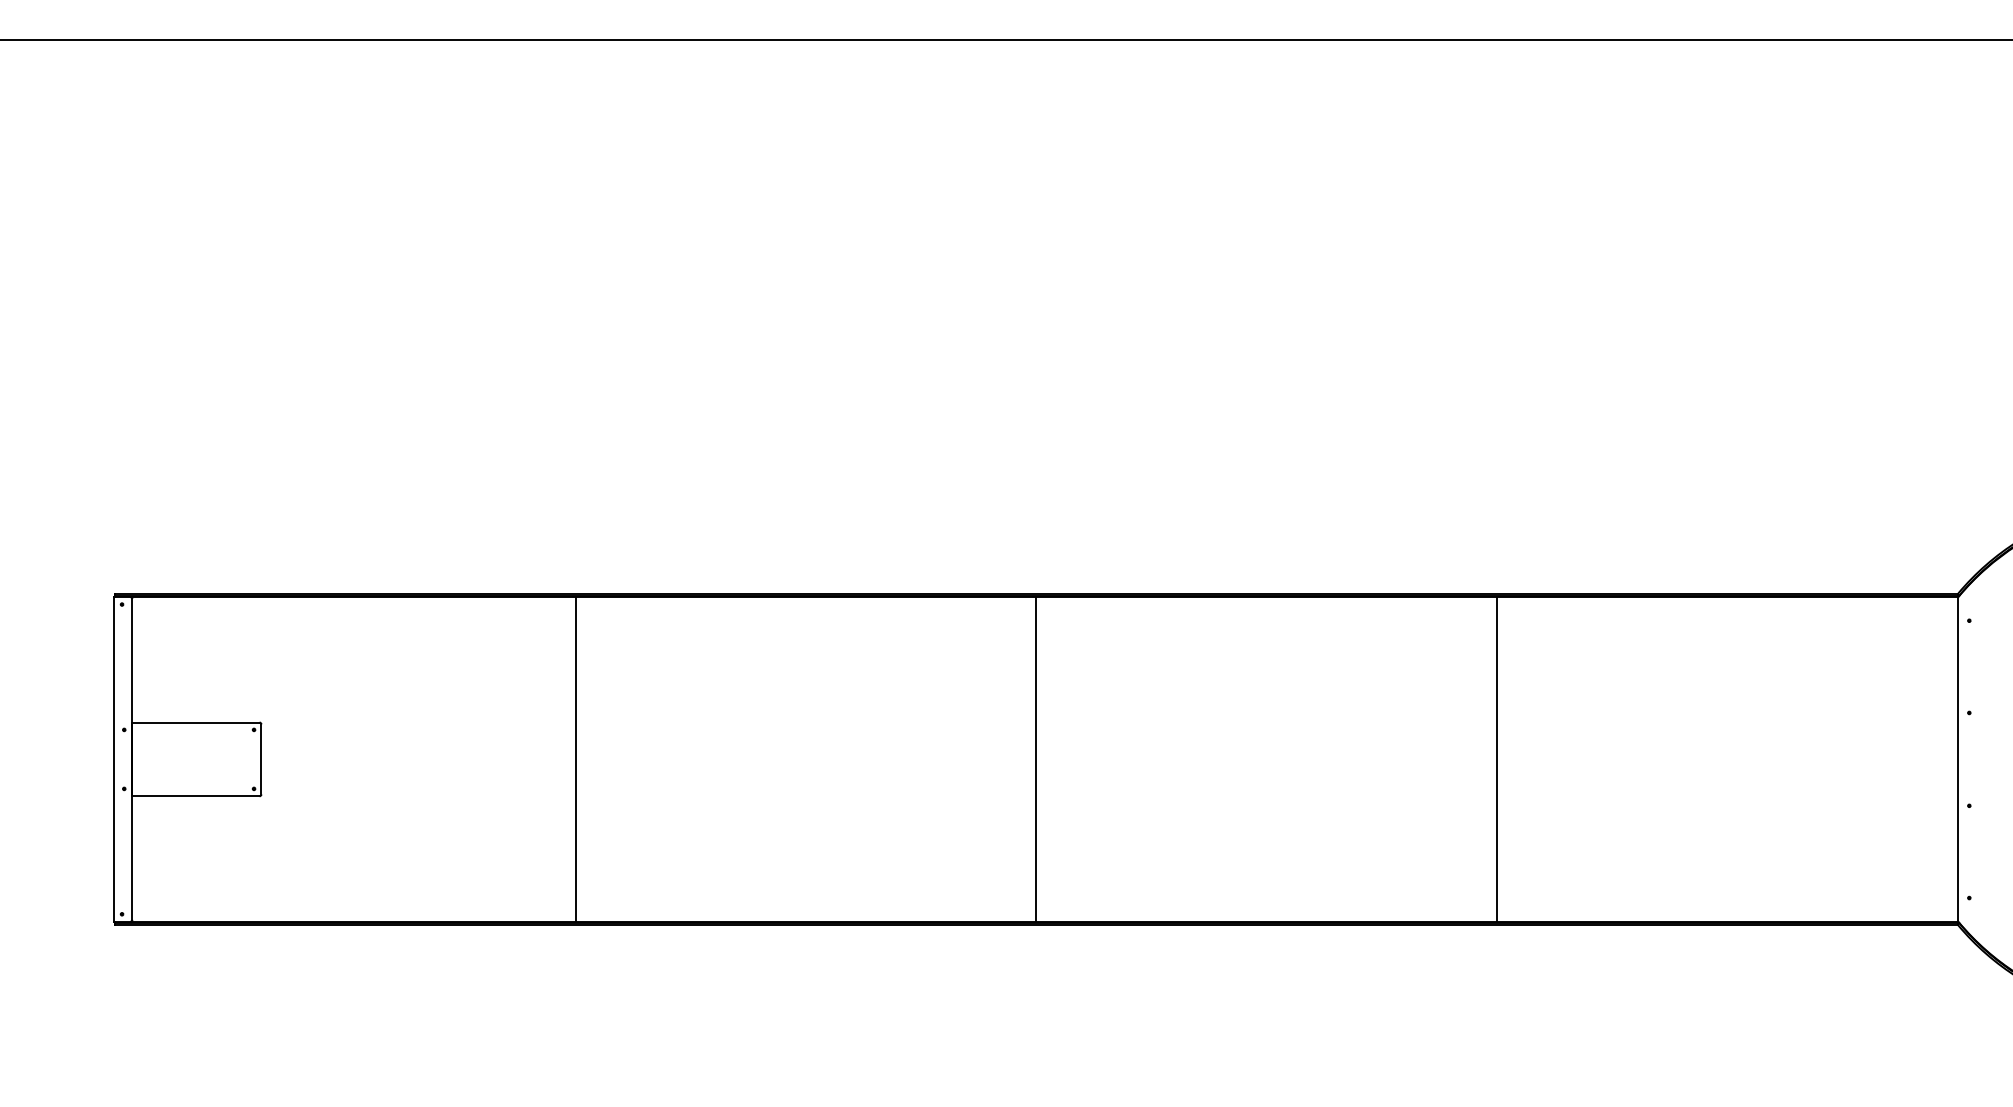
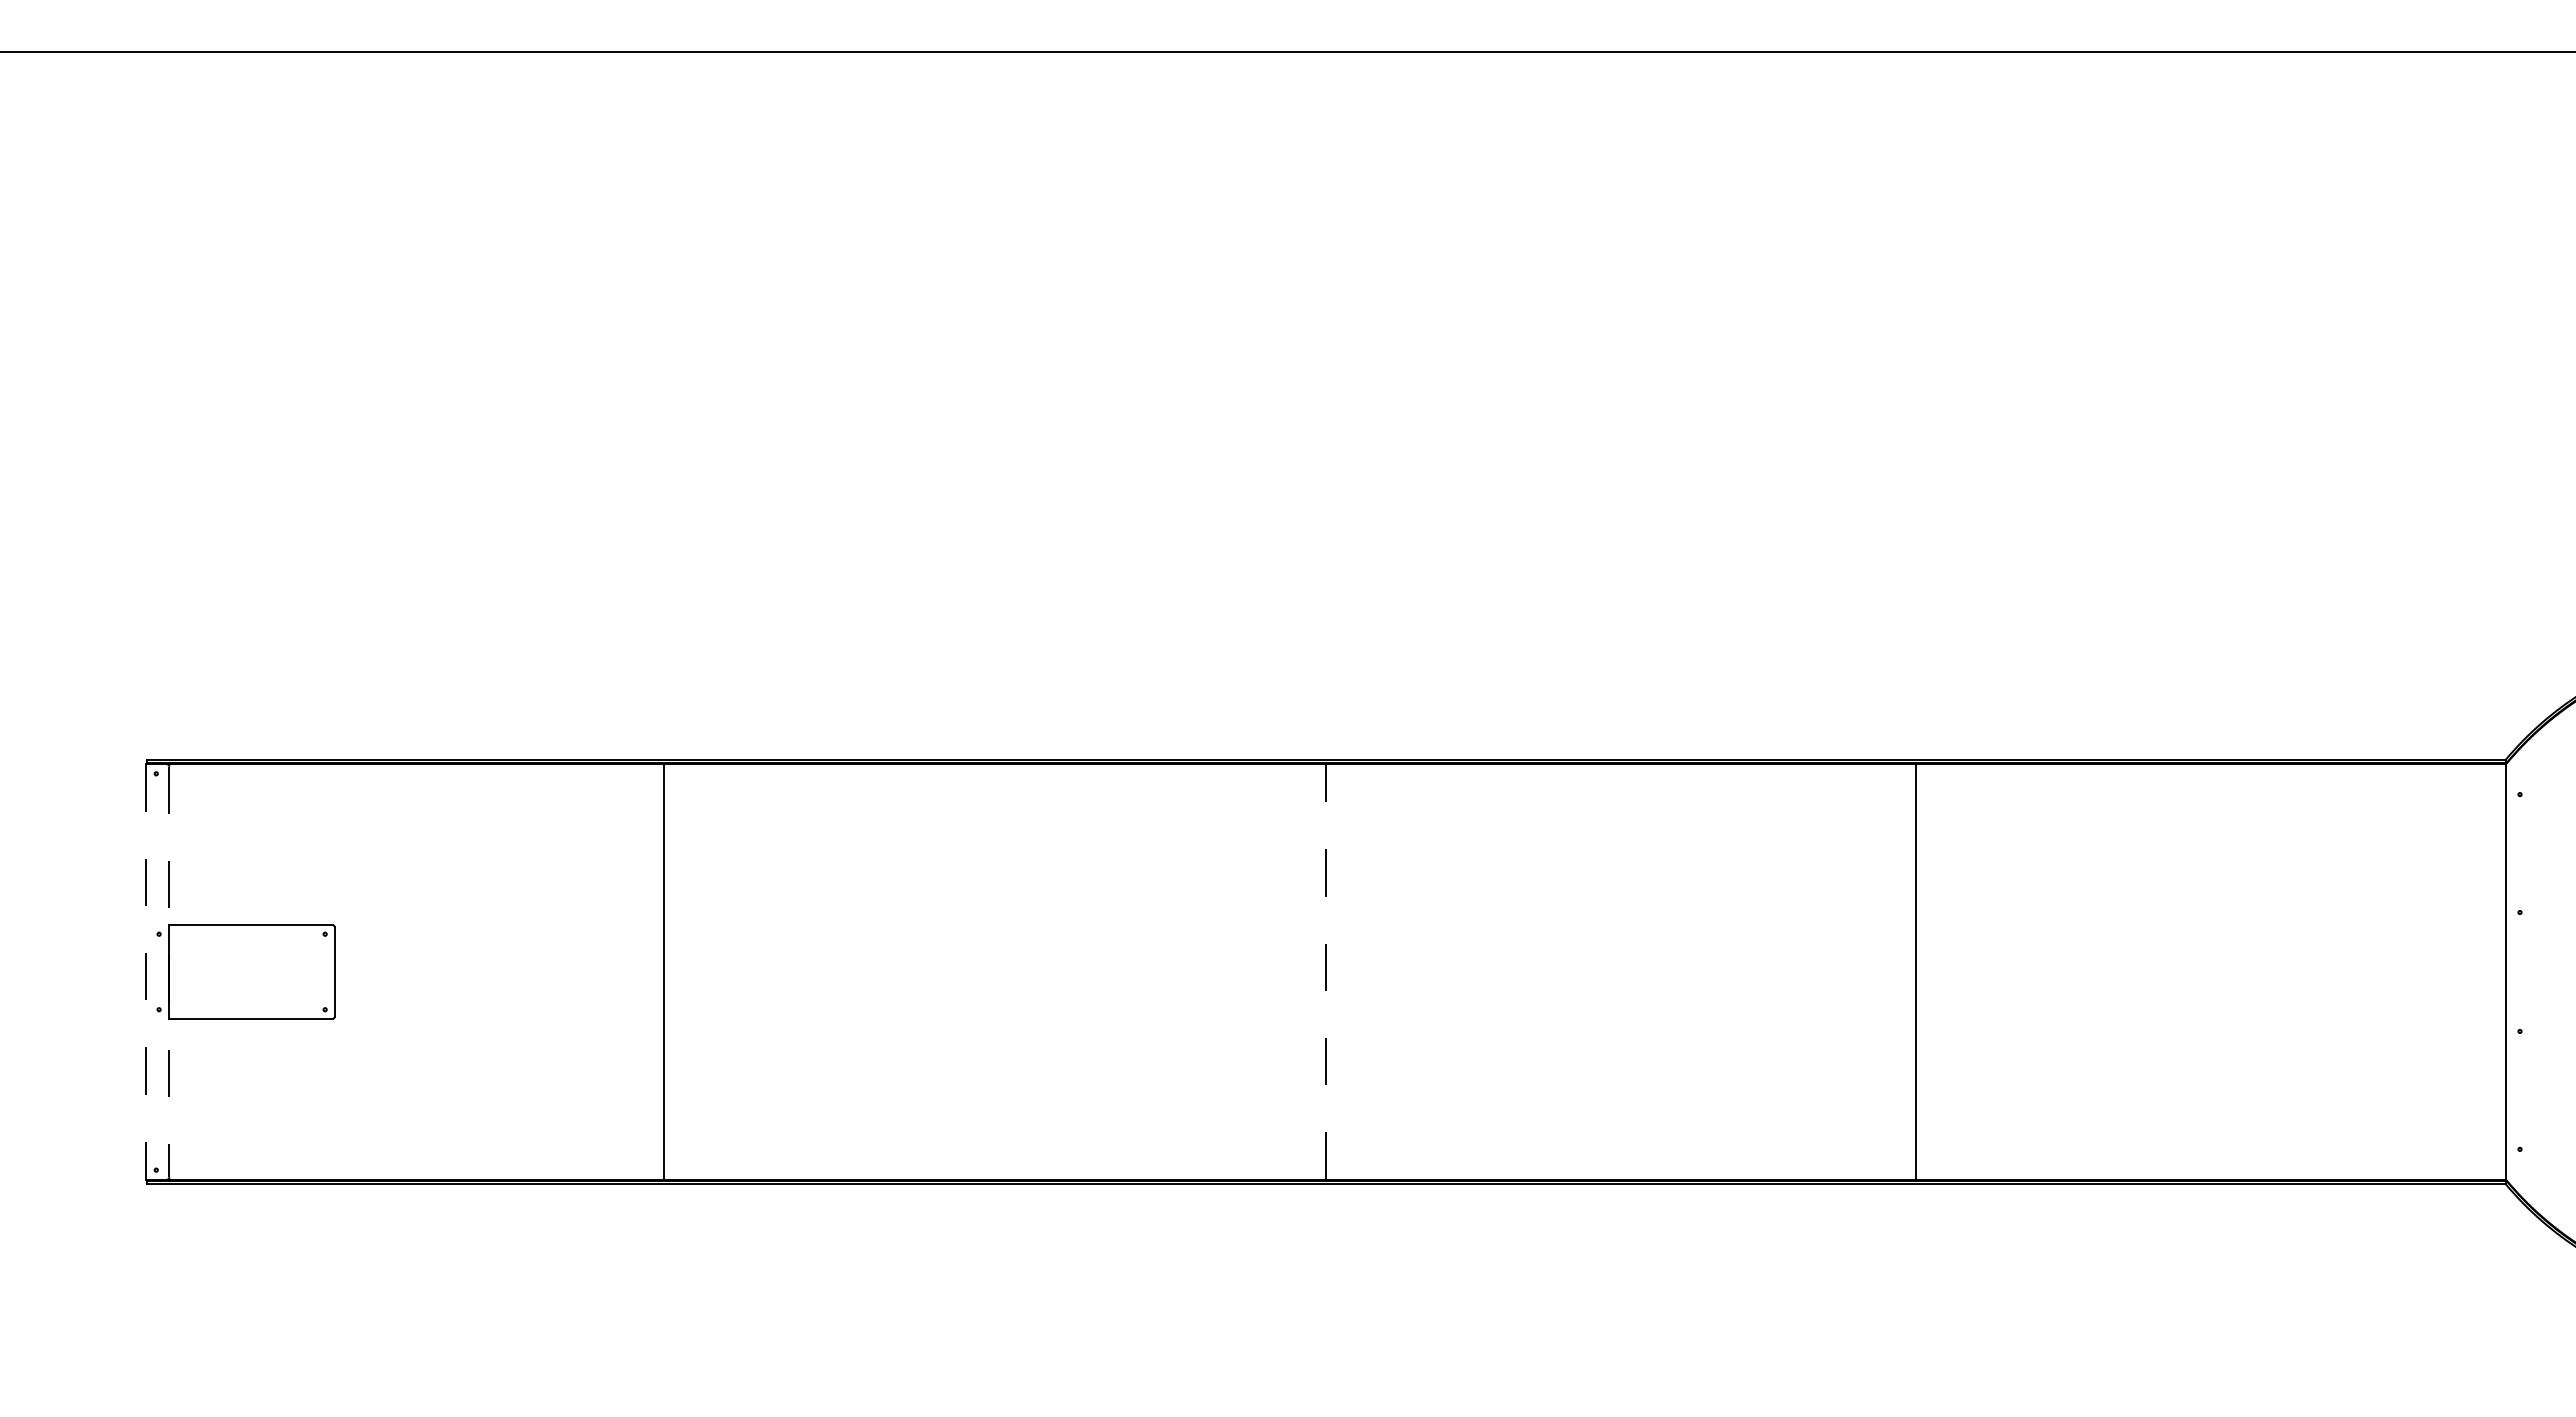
line: (113, 759) -> (145, 972), solid -> dashed
line: (132, 759) -> (169, 972), solid -> dashed
line: (575, 759) -> (663, 971), moved
line: (1036, 759) -> (1326, 972), solid -> dashed

